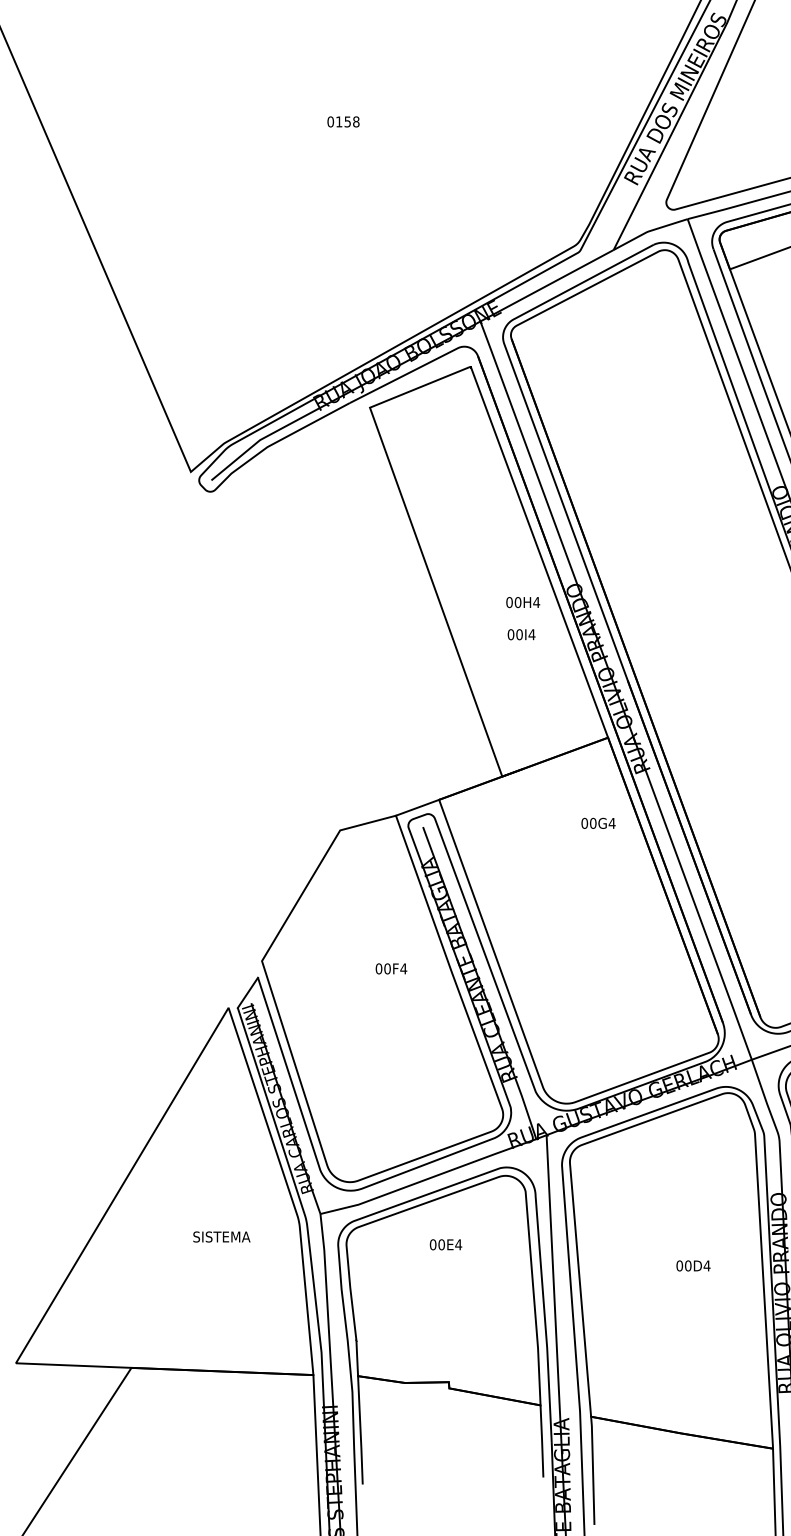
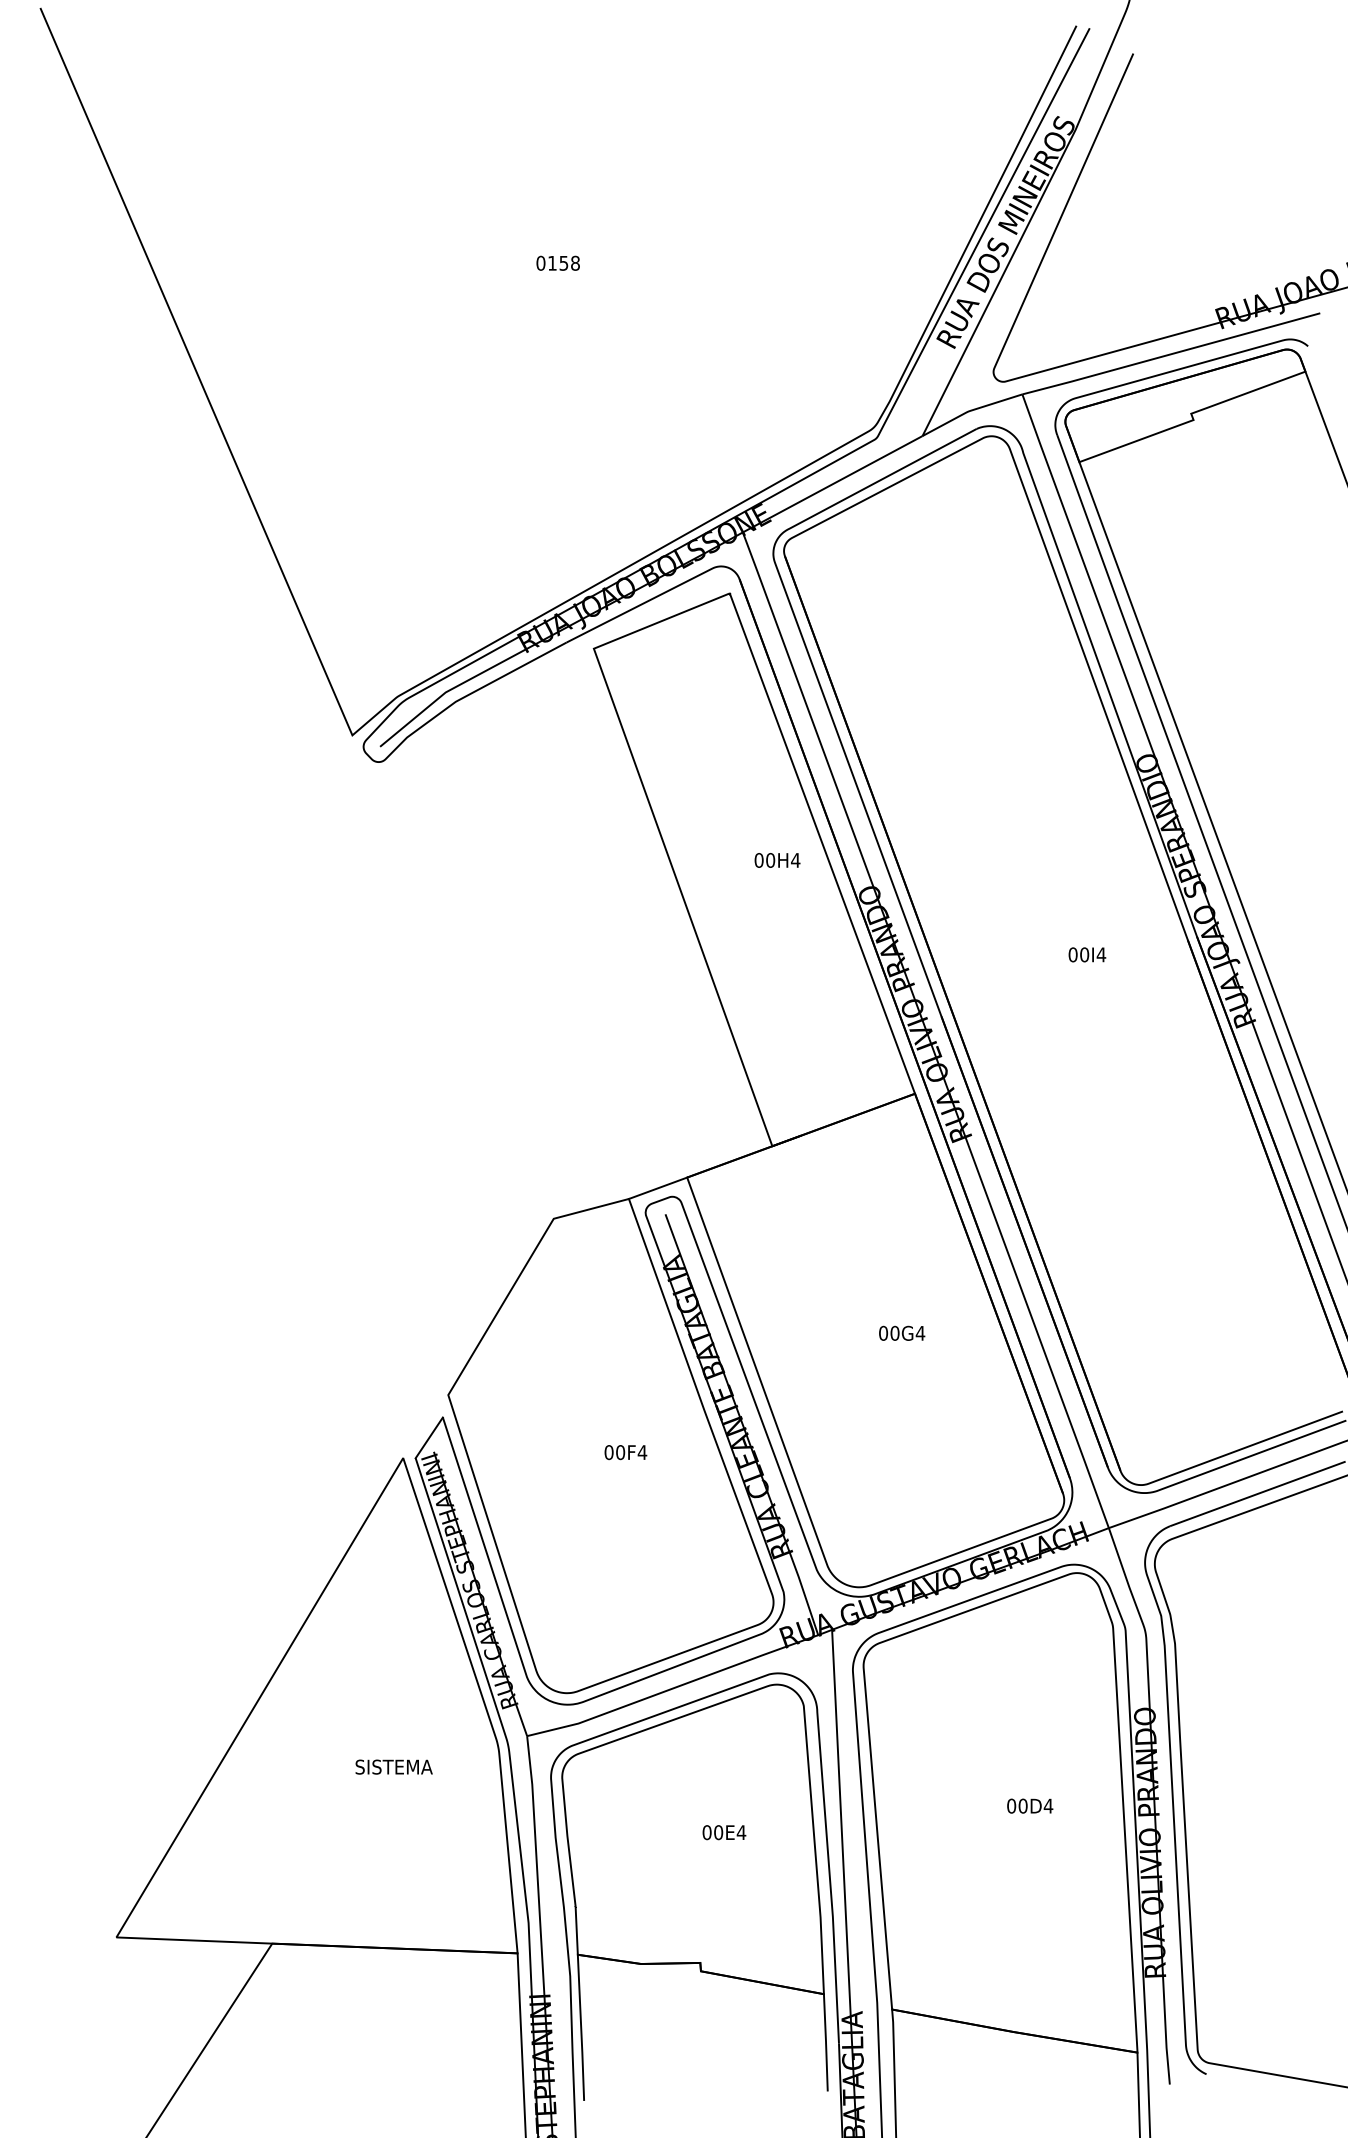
text: (523, 602) -> (777, 860), moved
text: (521, 634) -> (1087, 954), moved
text: (598, 822) -> (902, 1332), moved
text: (391, 968) -> (625, 1452), moved
text: (446, 1244) -> (724, 1832), moved

